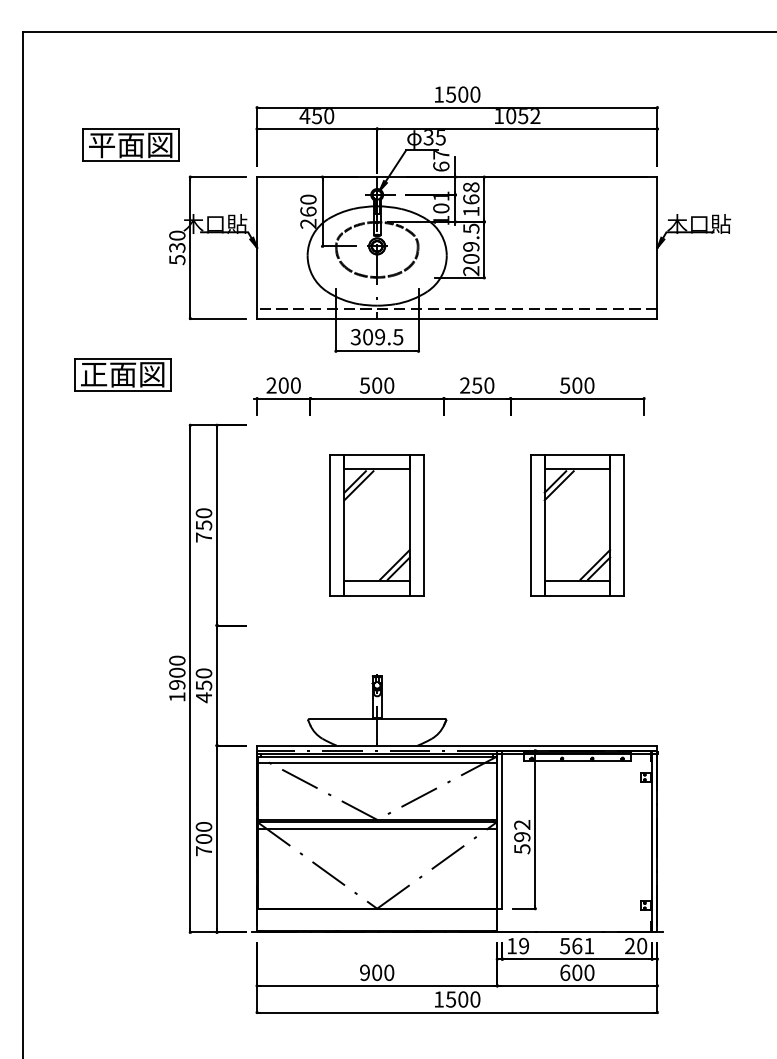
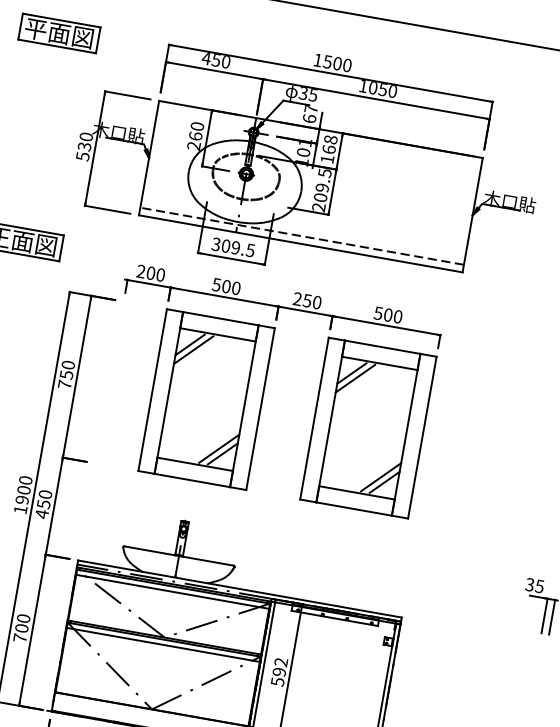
text: (535, 116) -> (392, 91), 1052 -> 1050
part: (130, 144) -> (59, 32), moved
part: (376, 525) -> (206, 399), size x1.43
part: (577, 525) -> (368, 428), size x1.43

